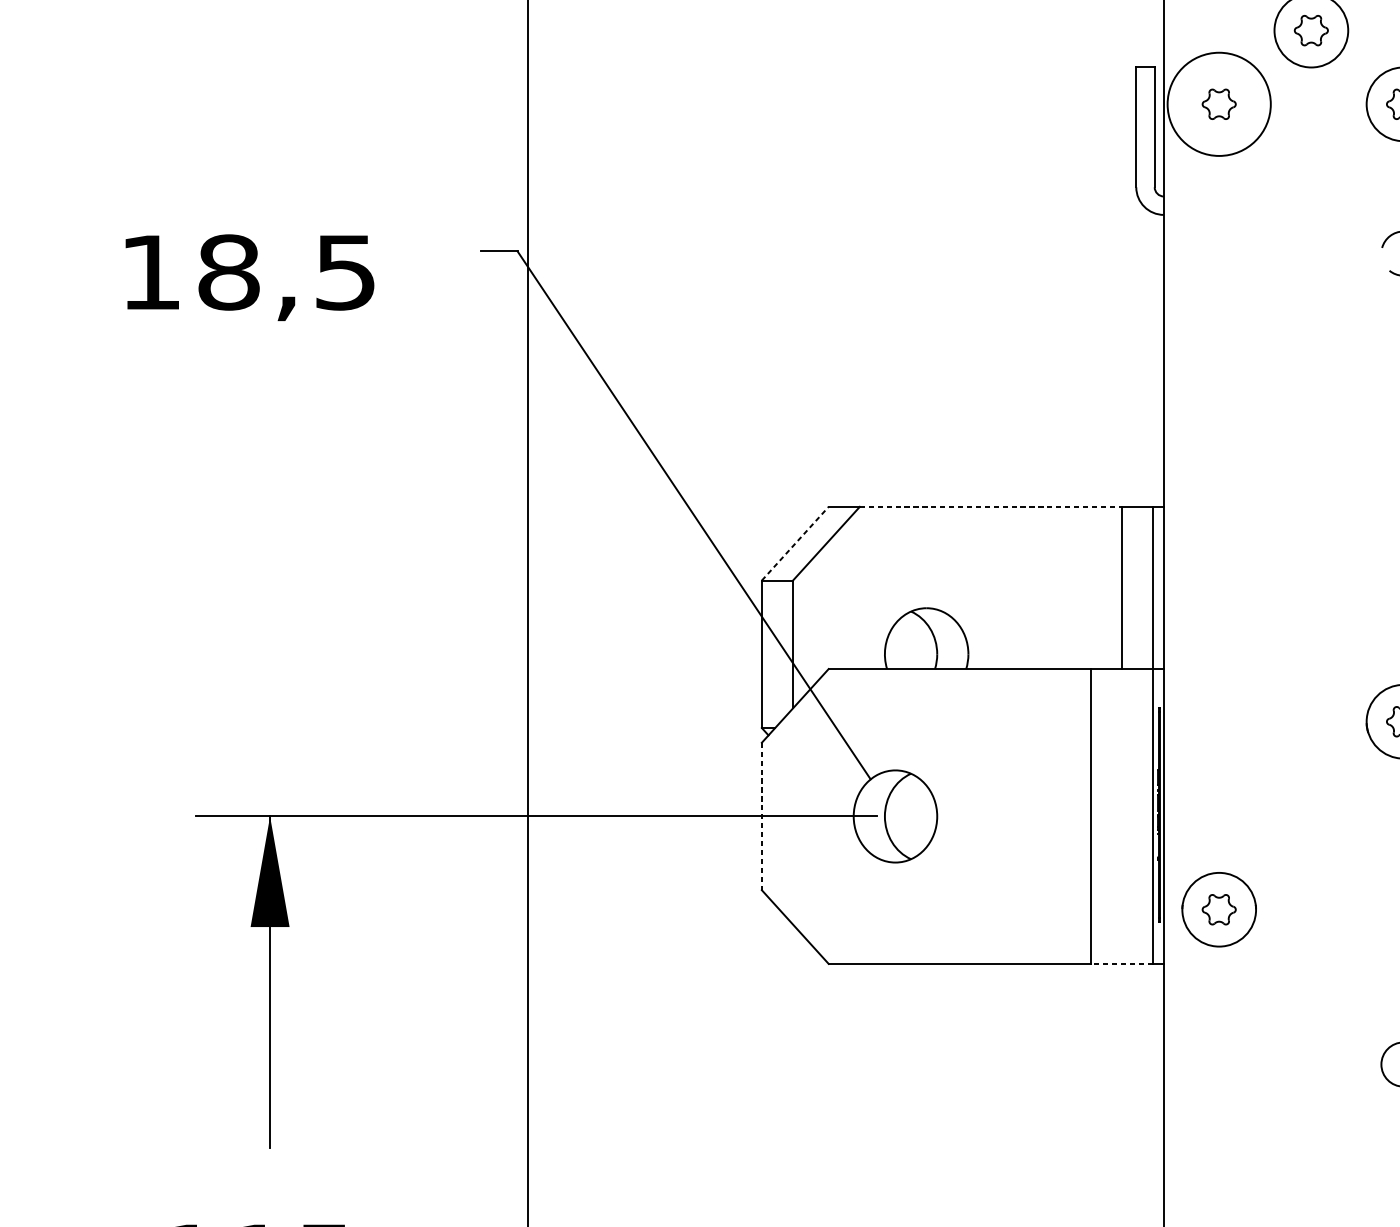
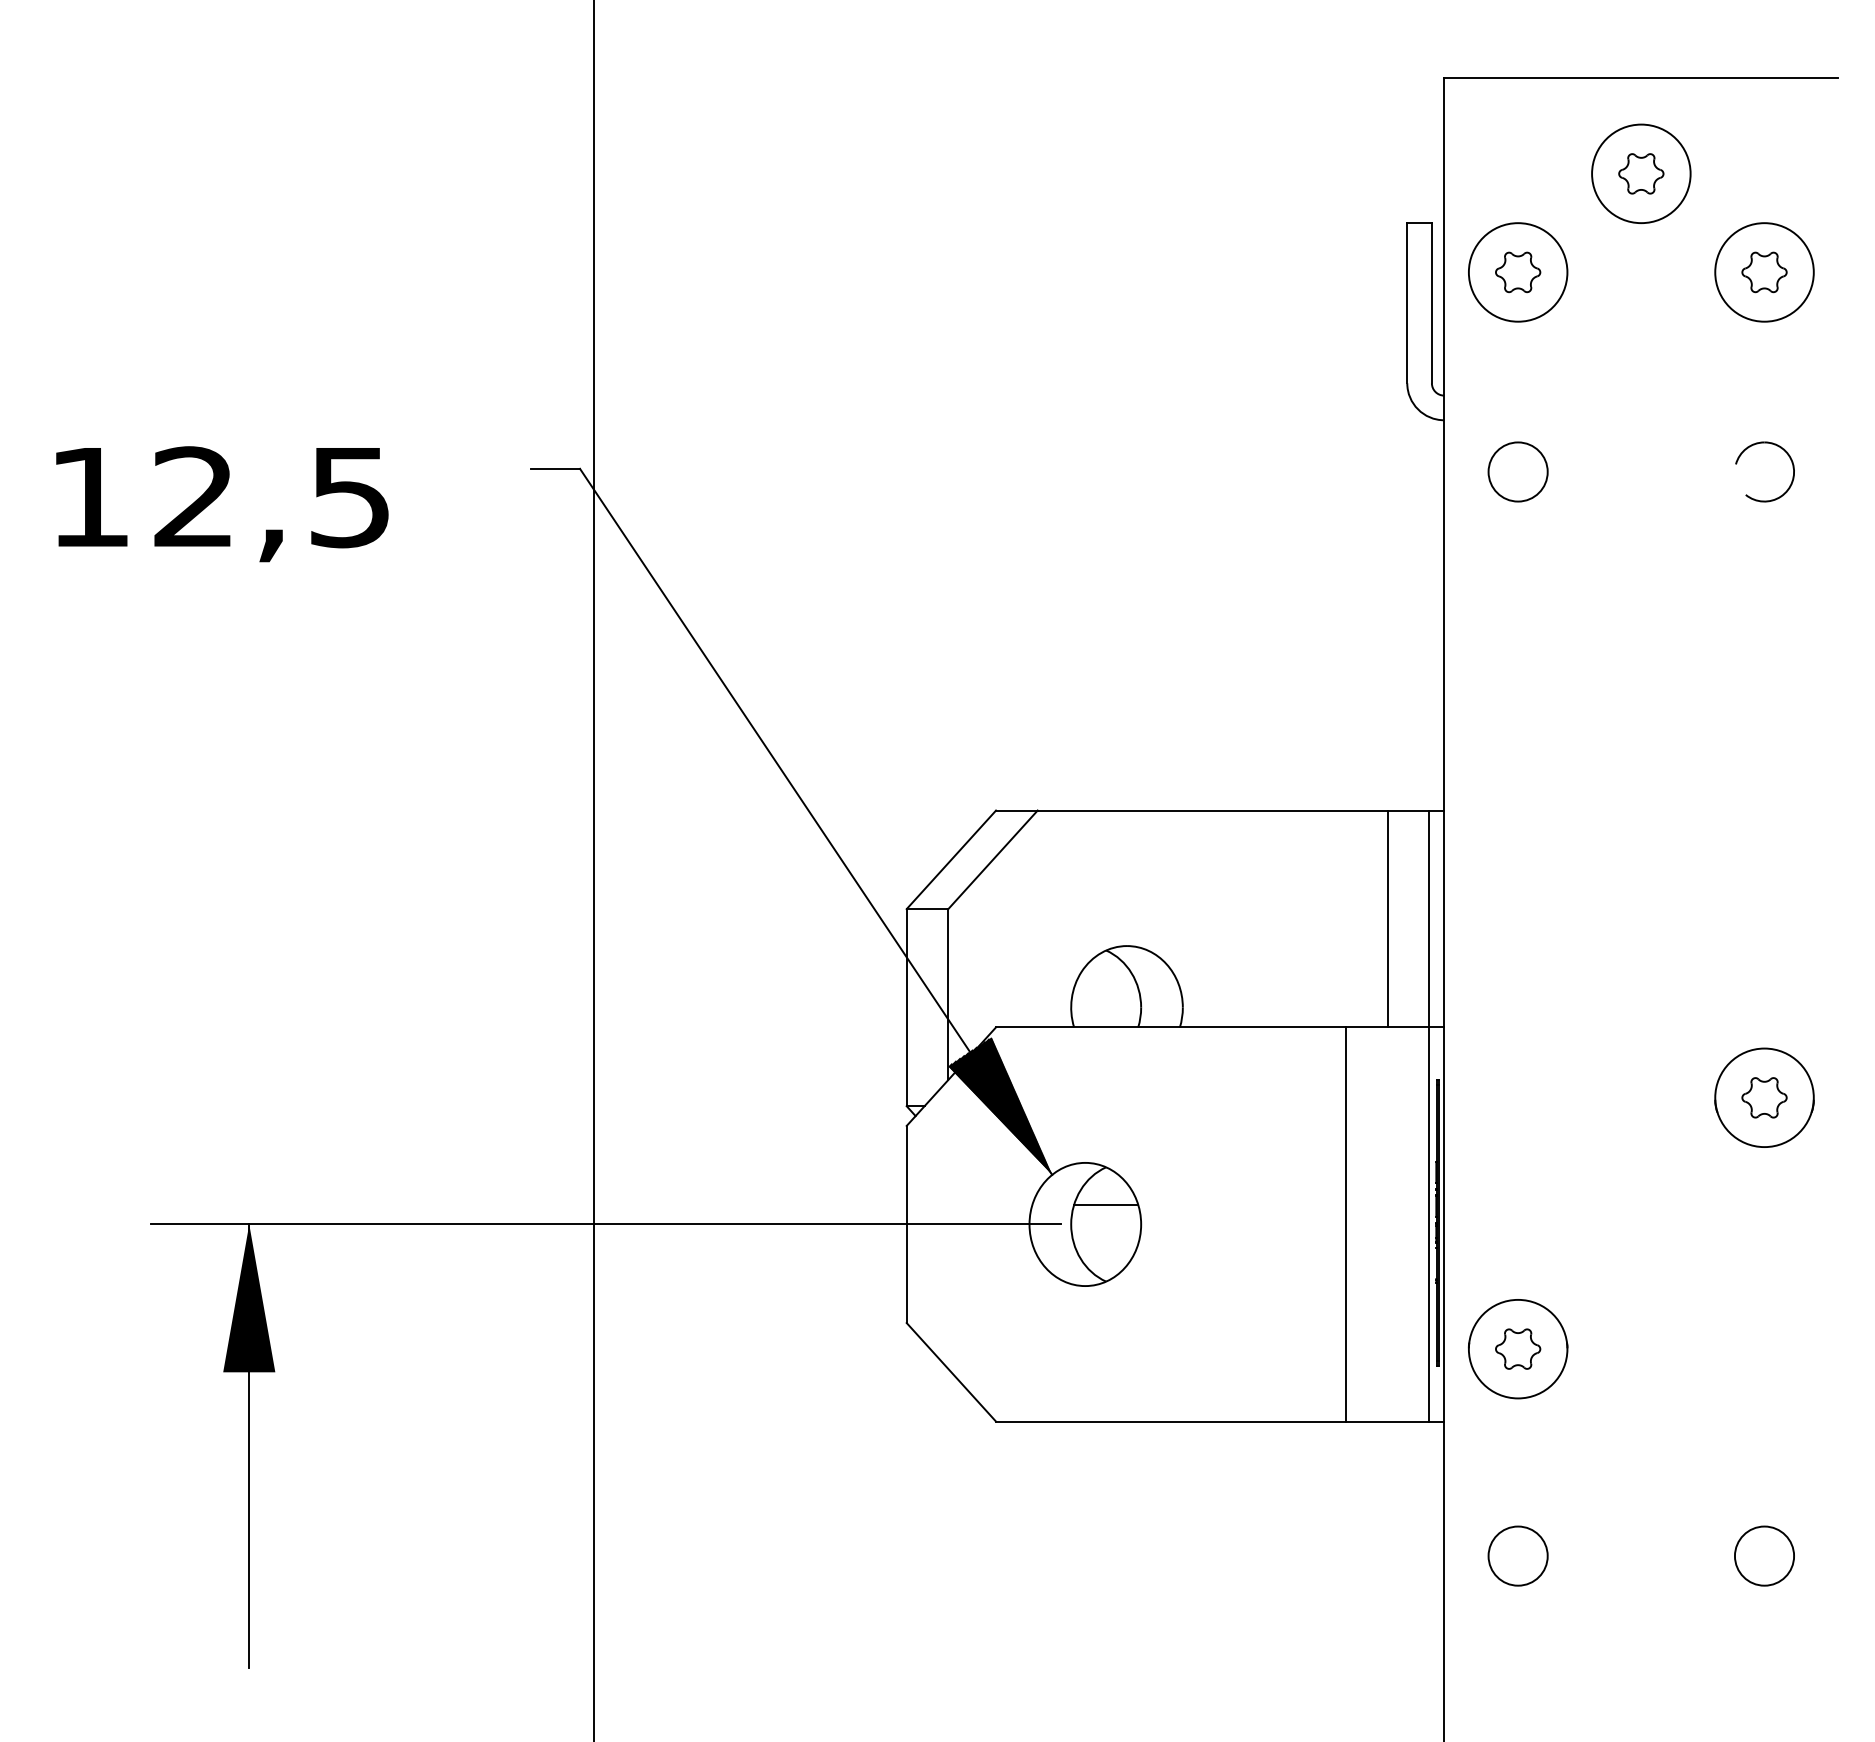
circle: (1218, 104) -> (1517, 272), size x0.71
circle: (1218, 253) -> (1517, 471), added
text: (229, 272) -> (194, 497), 18,5 -> 12,5
line: (991, 506) -> (1213, 810), dashed -> solid
line: (795, 543) -> (951, 859), dashed -> solid
hatch: (832, 728) -> (1000, 1106), added
line: (911, 801) -> (1106, 1204), added
line: (761, 816) -> (906, 1224), dashed -> solid
line: (1121, 963) -> (1387, 1421), dashed -> solid
circle: (1218, 1064) -> (1517, 1555), added

